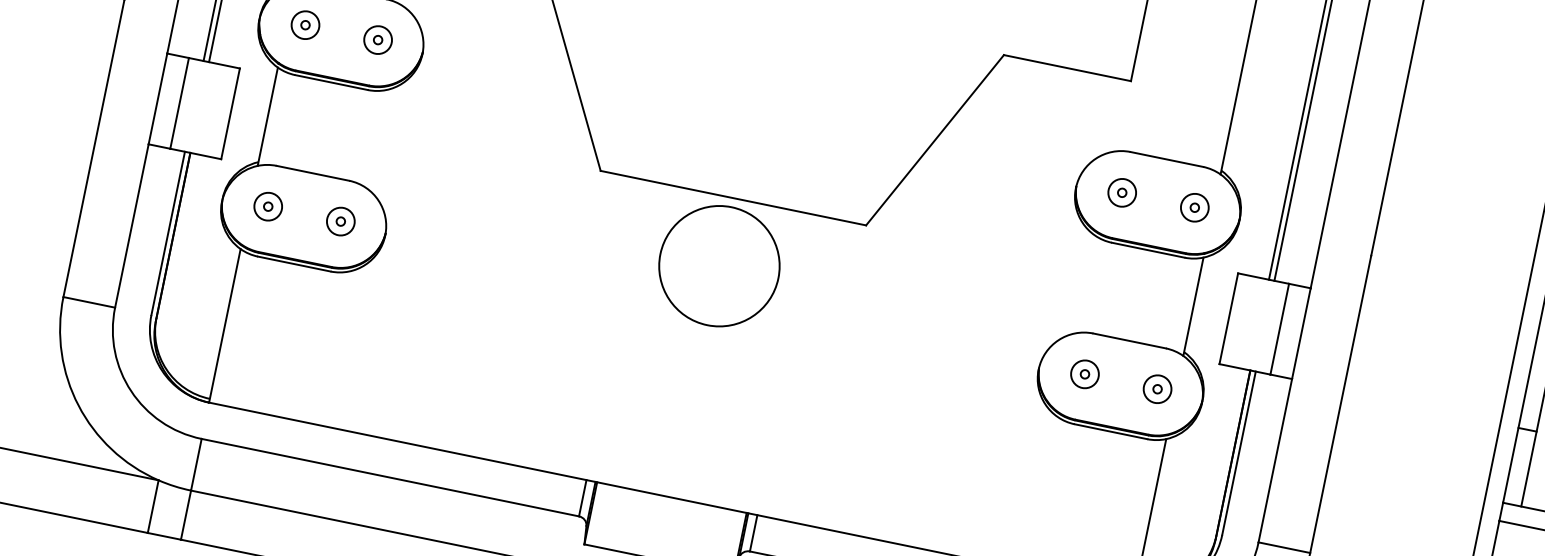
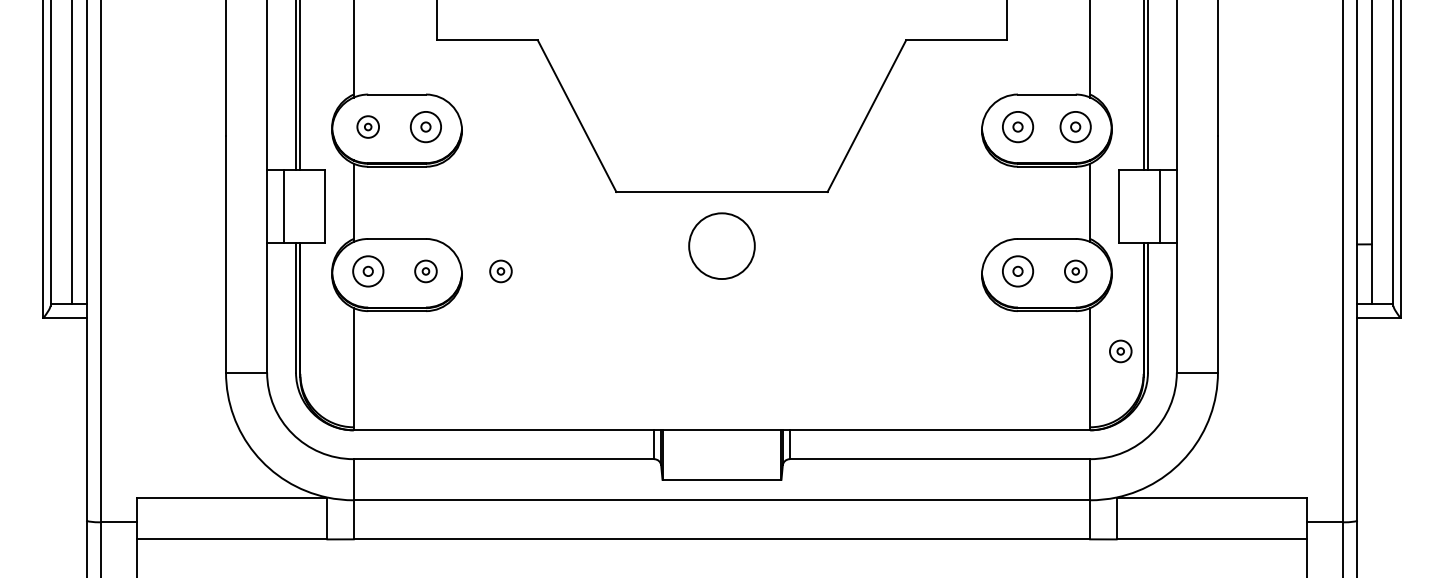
part: (377, 39) -> (425, 126), size x1.4
part: (1121, 192) -> (1017, 126), size x1.4
part: (267, 206) -> (367, 271), size x1.4
part: (1194, 206) -> (1075, 126), size x1.4
part: (434, 240) -> (500, 271), added
circle: (718, 266) -> (721, 246), size x0.7
part: (1084, 374) -> (1017, 271), size x1.4
part: (1193, 501) -> (1120, 351), added

